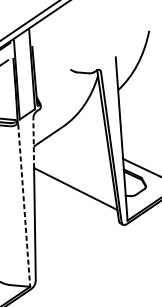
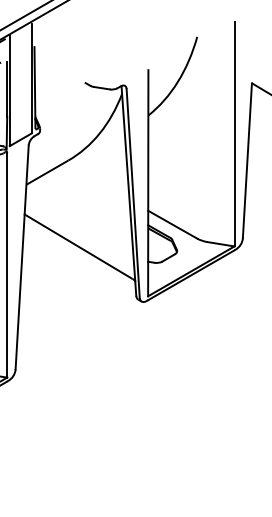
line: (33, 142) -> (26, 179), dashed -> solid
line: (24, 205) -> (7, 265), dashed -> solid

